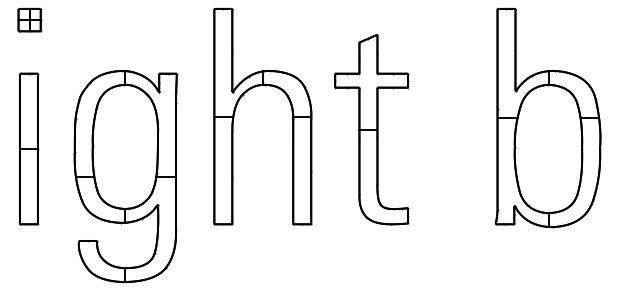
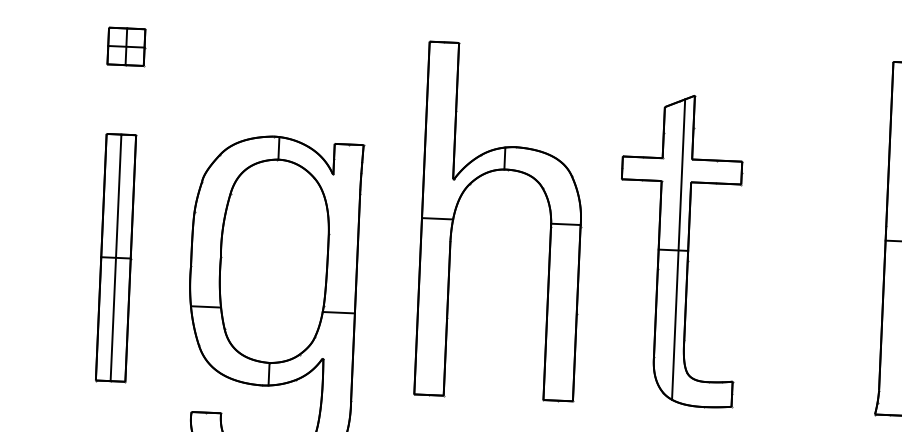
line: (371, 128) -> (678, 248), added
line: (28, 148) -> (115, 256), added

